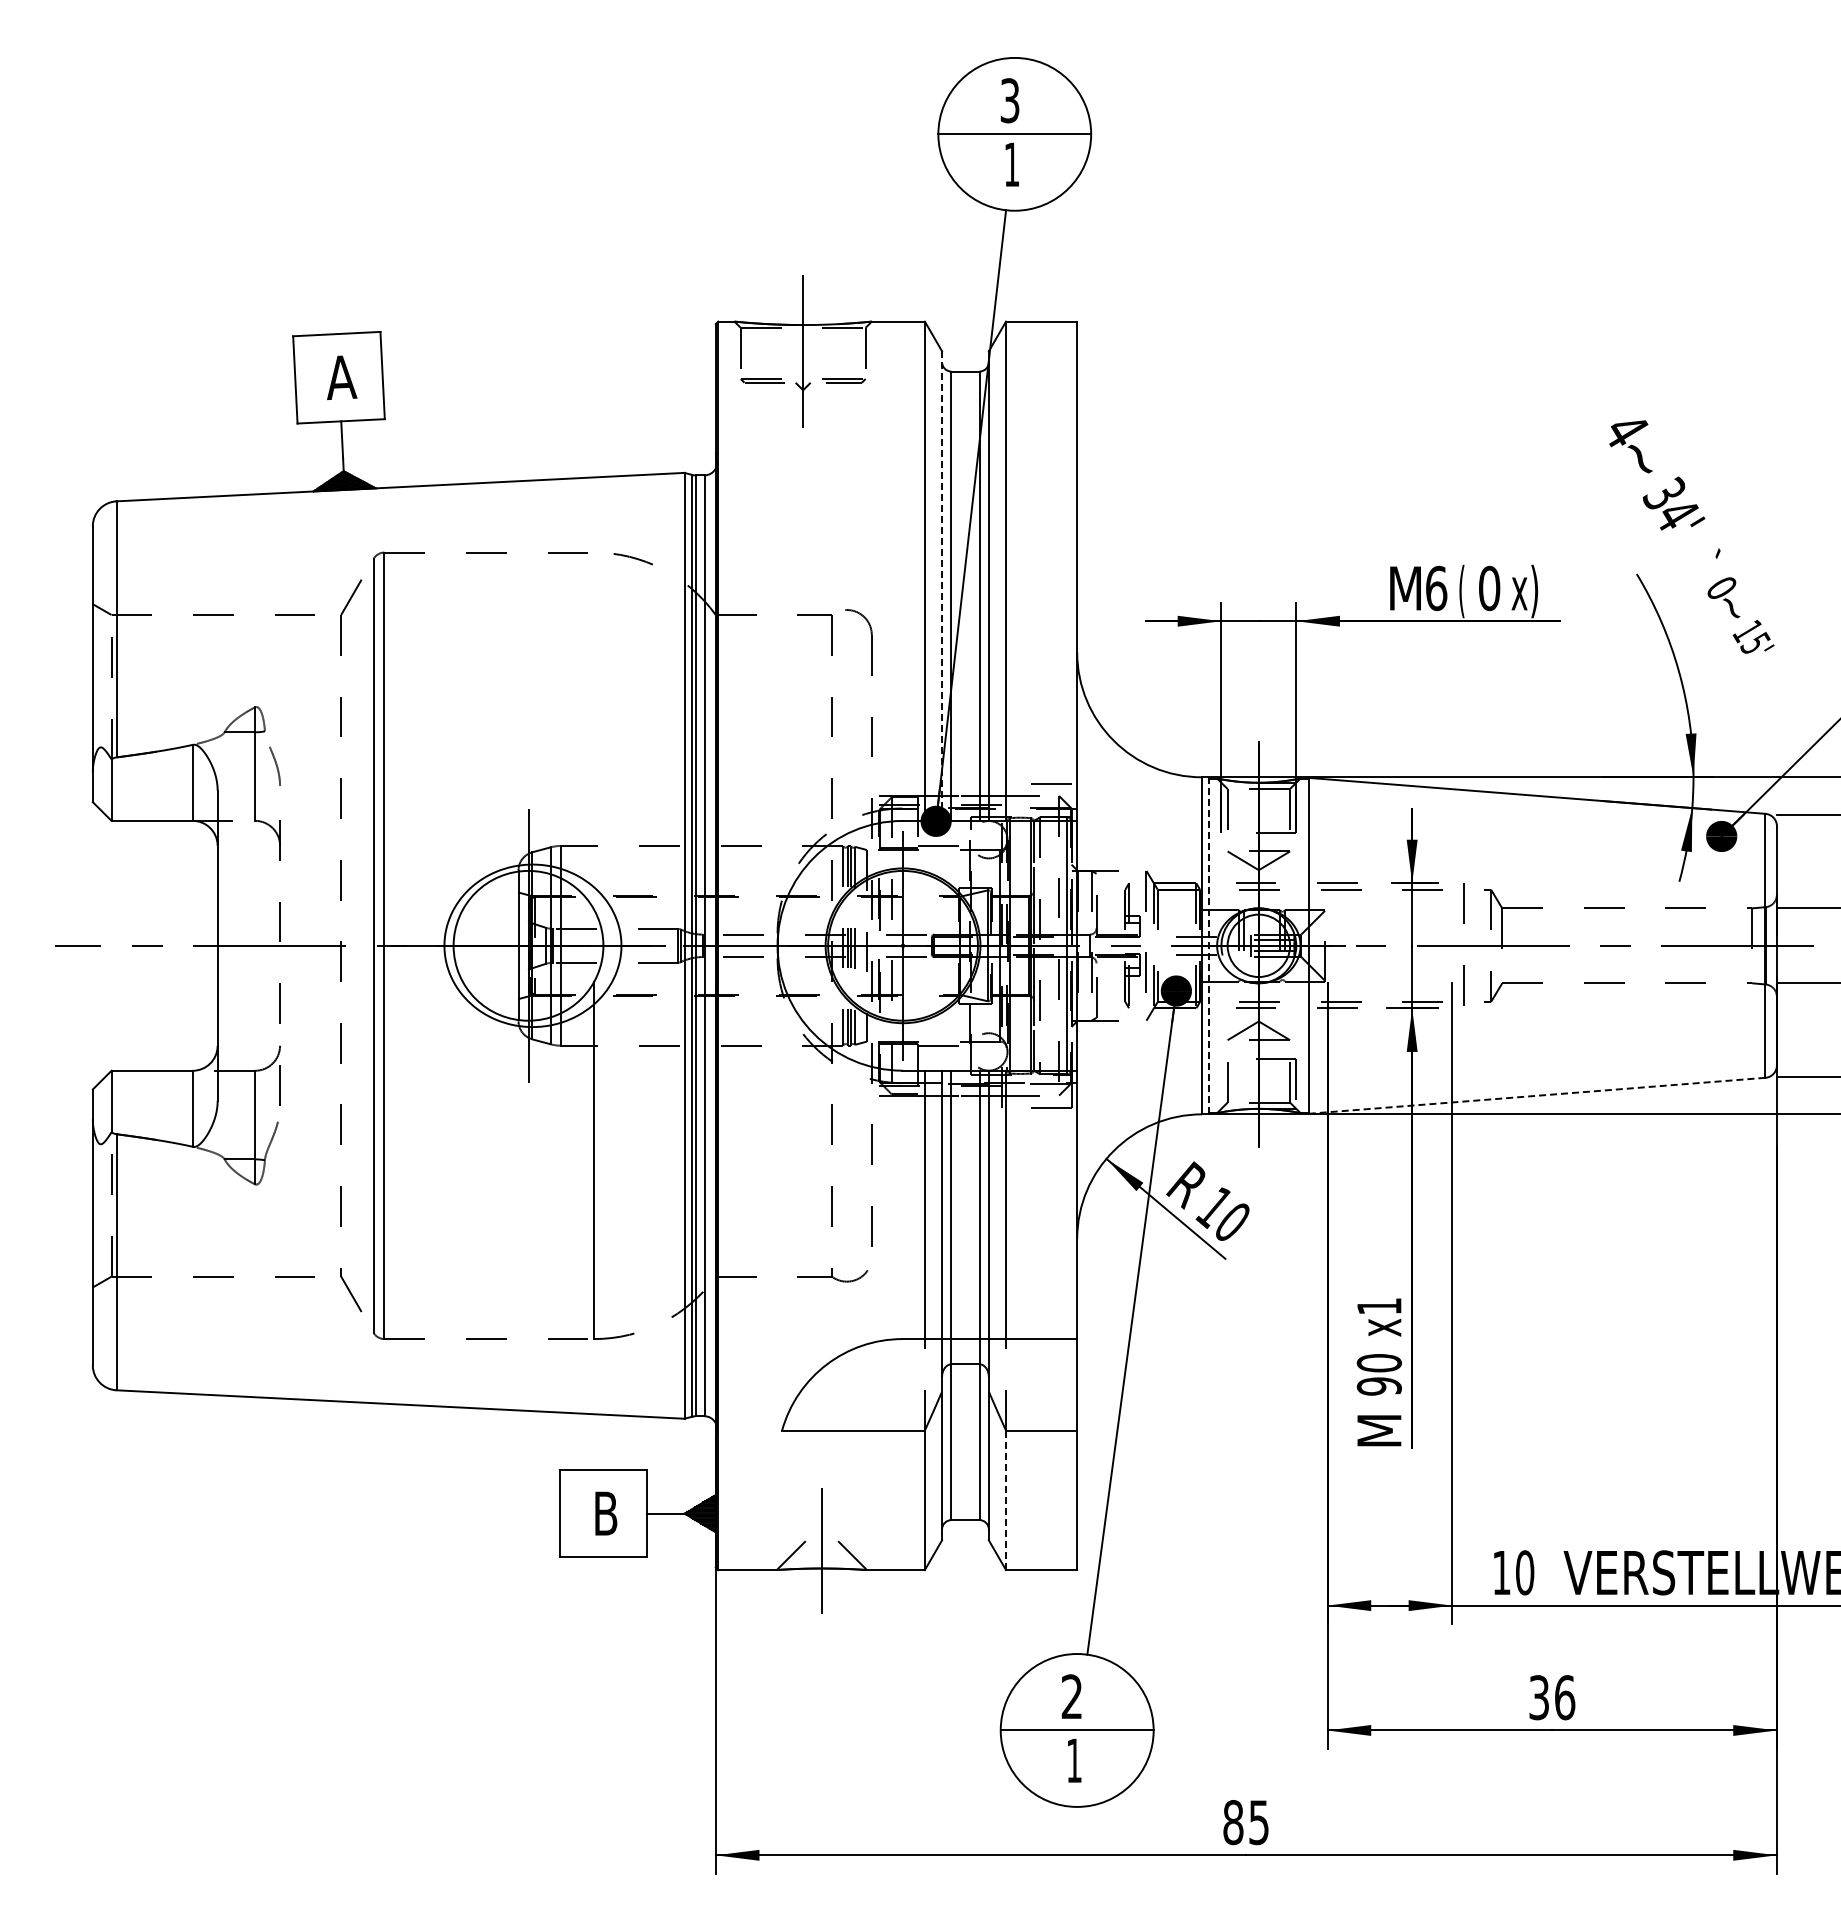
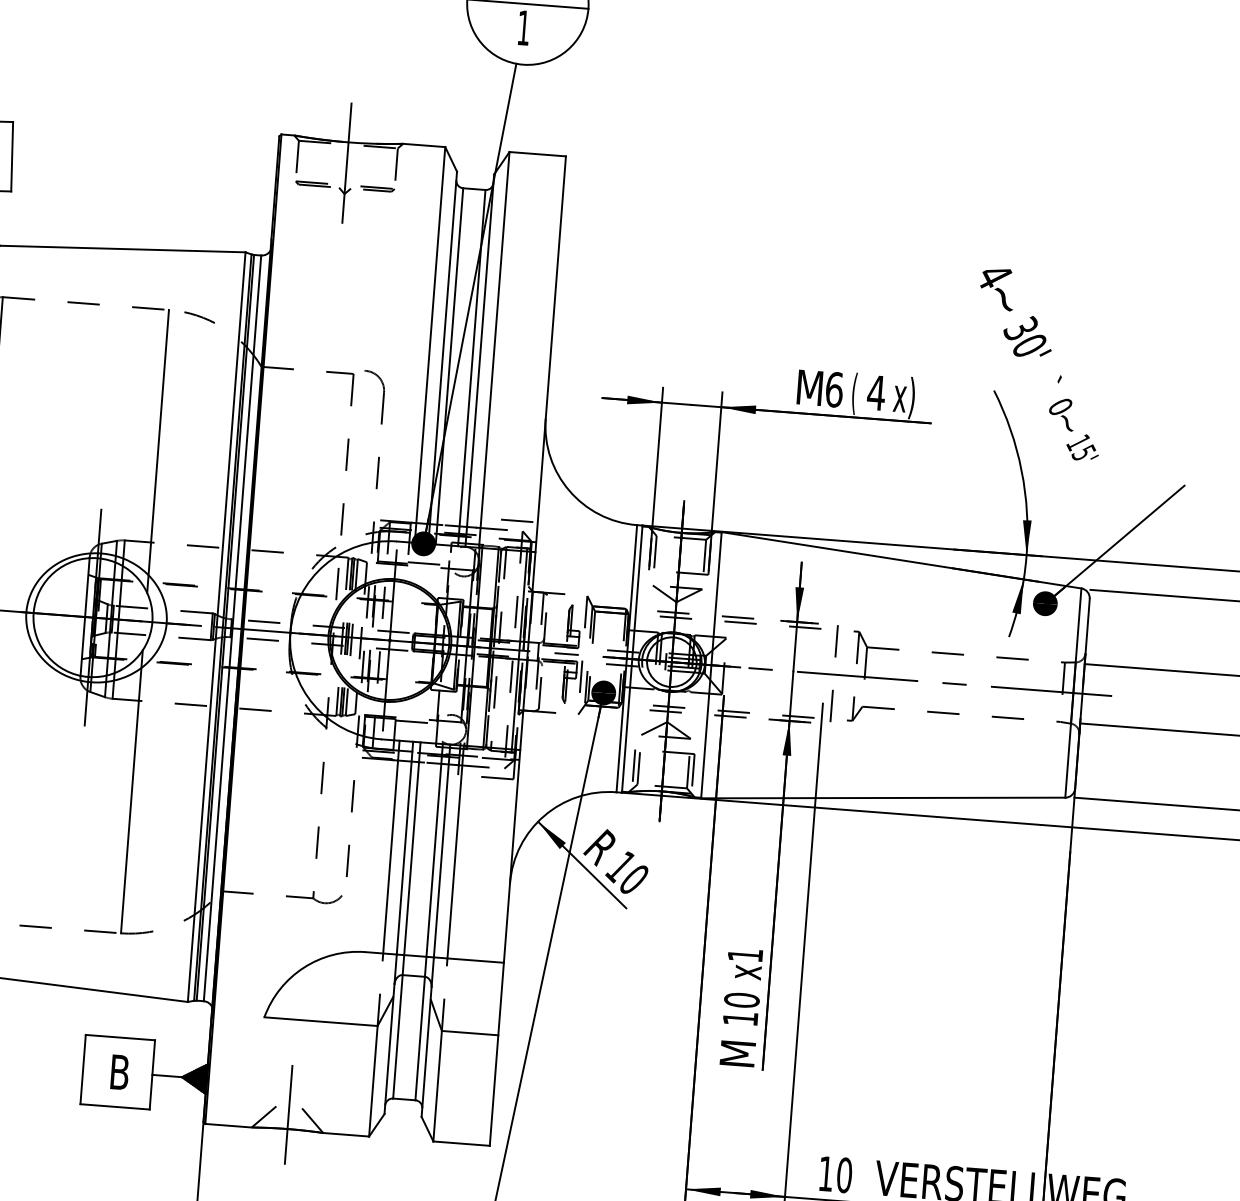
text: (1677, 514) -> (1029, 345), 34' -> 30'
line: (942, 586) -> (443, 358), dashed -> solid
text: (1489, 588) -> (876, 393), 0 -> 4
line: (594, 730) -> (158, 451), added
line: (1208, 945) -> (631, 658), dashed -> solid
line: (1221, 1083) -> (633, 769), added
line: (1537, 1095) -> (883, 797), dashed -> solid
text: (1379, 1386) -> (740, 1018), 90 -> 10
line: (1006, 1500) -> (438, 1086), dashed -> solid

